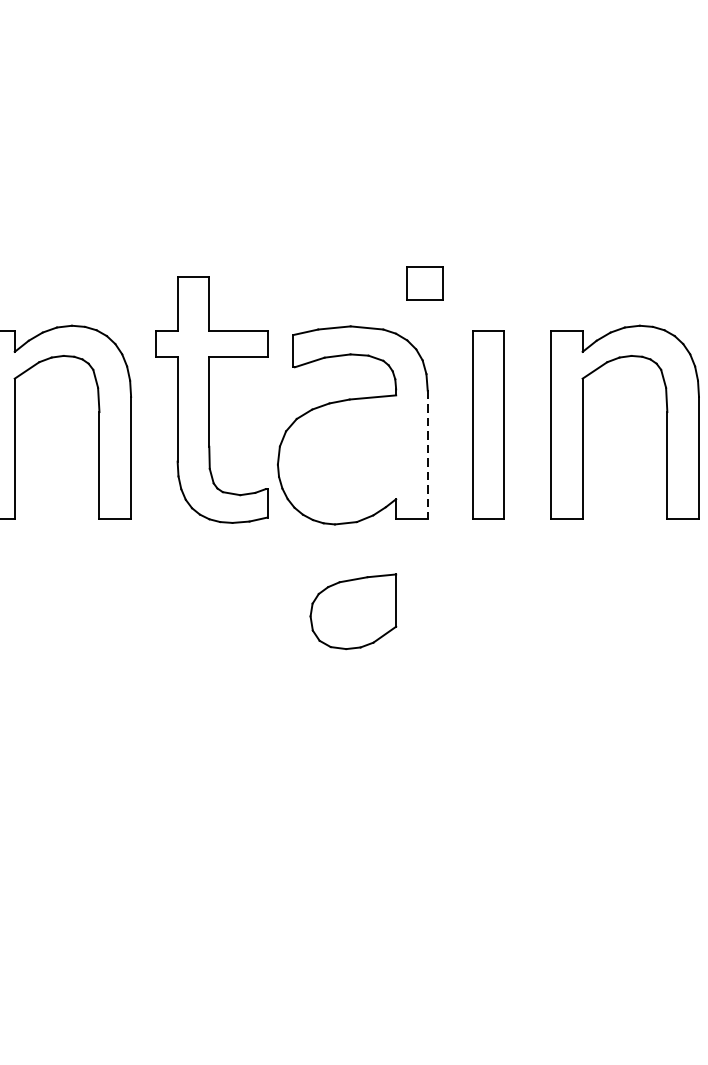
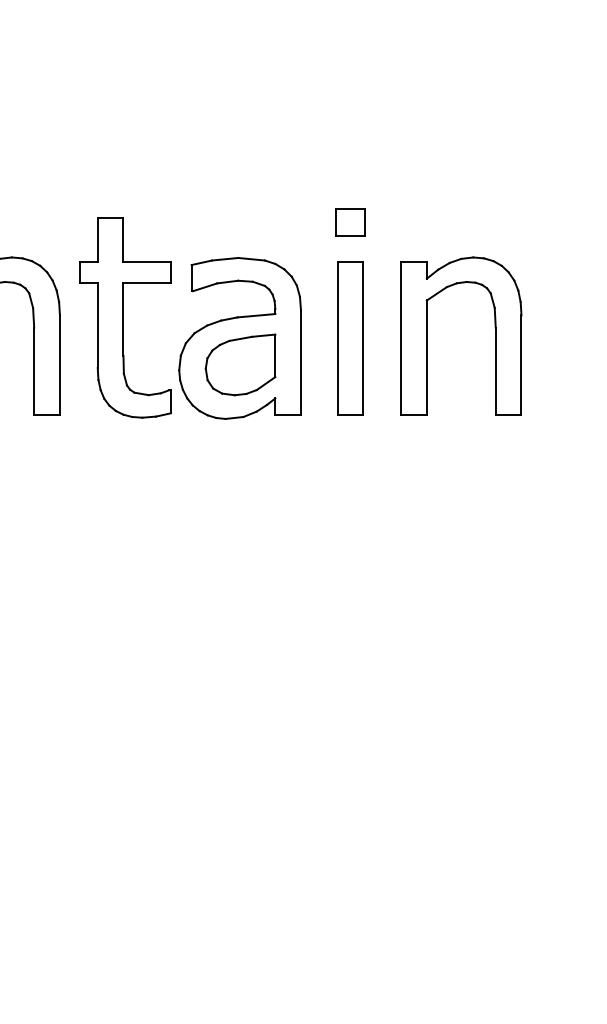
part: (424, 282) -> (350, 222), moved
line: (427, 454) -> (300, 362), dashed -> solid
part: (353, 611) -> (240, 364), moved

